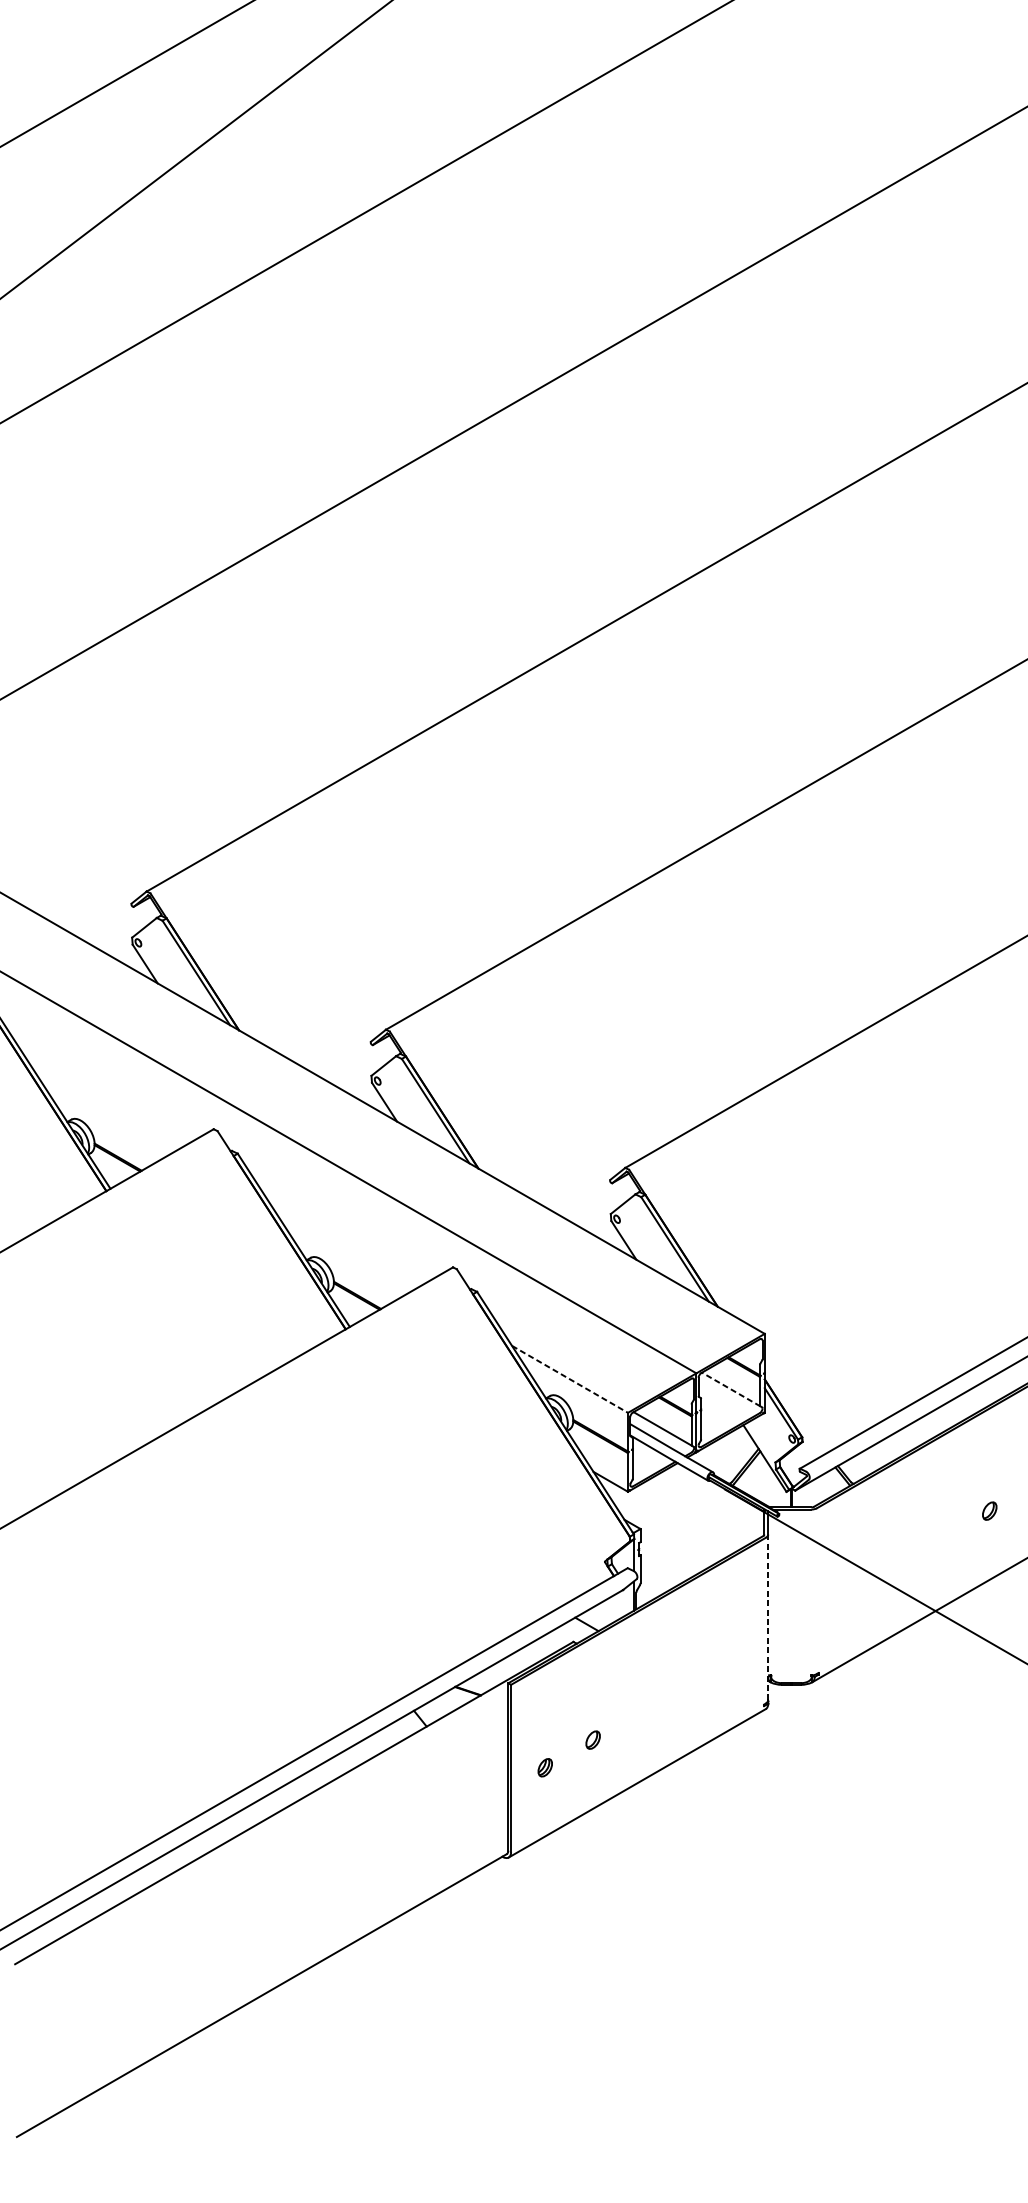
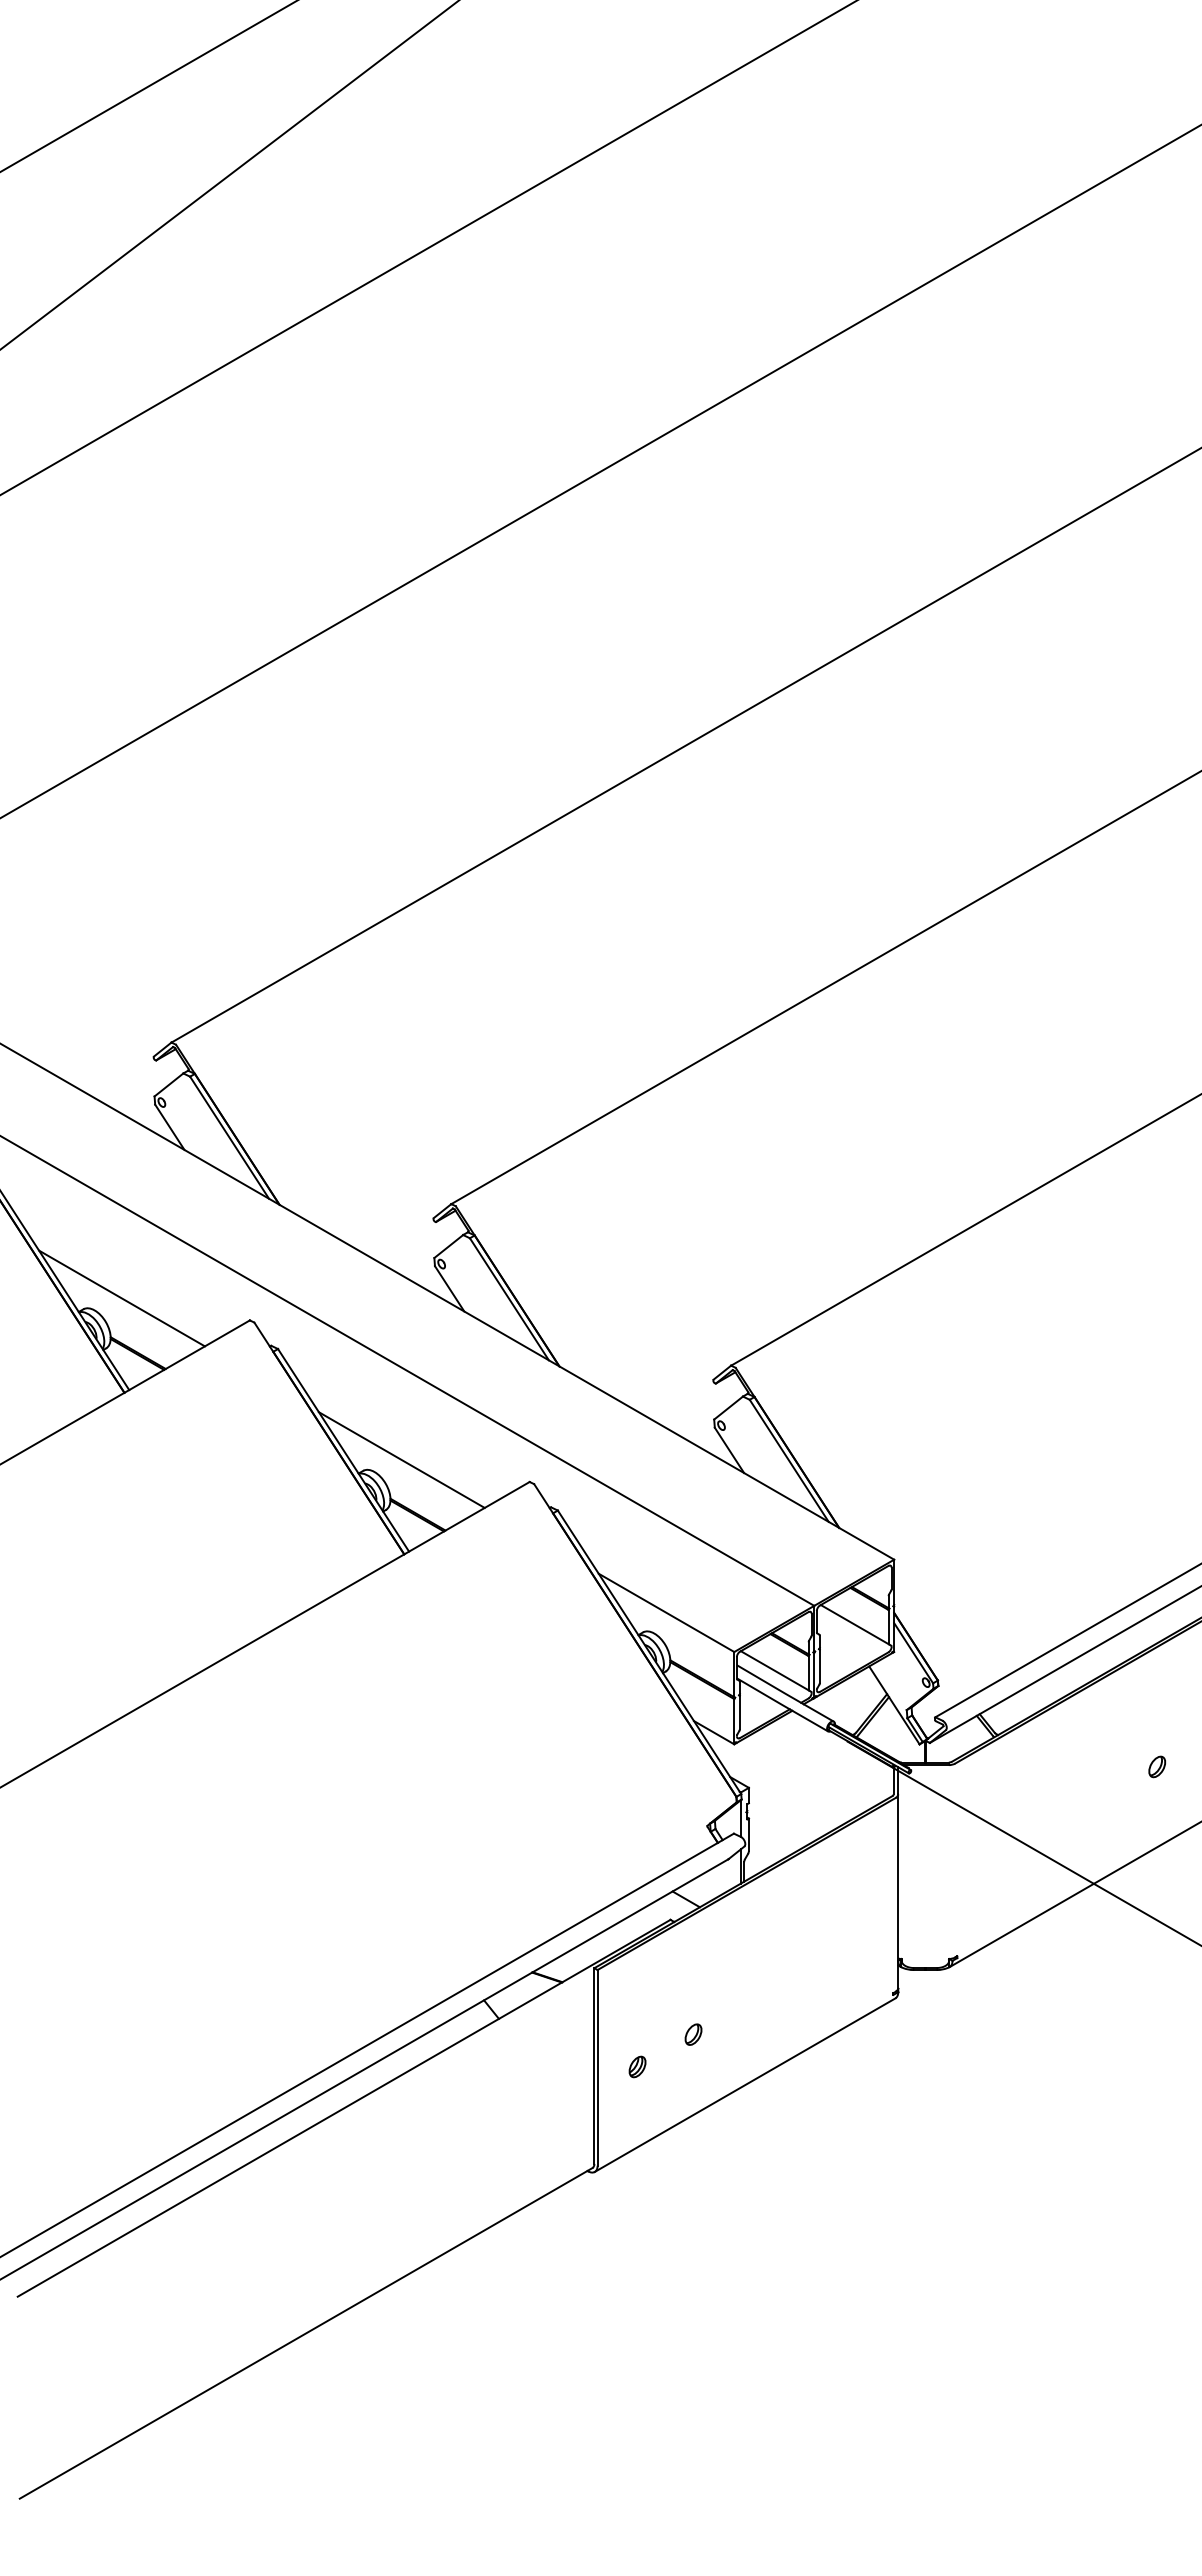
line: (103, 1110) -> (121, 1298), added
line: (343, 1248) -> (401, 1459), added
line: (570, 1379) -> (666, 1613), dashed -> solid
line: (730, 1389) -> (854, 1624), dashed -> solid
line: (768, 1617) -> (898, 1891), dashed -> solid

